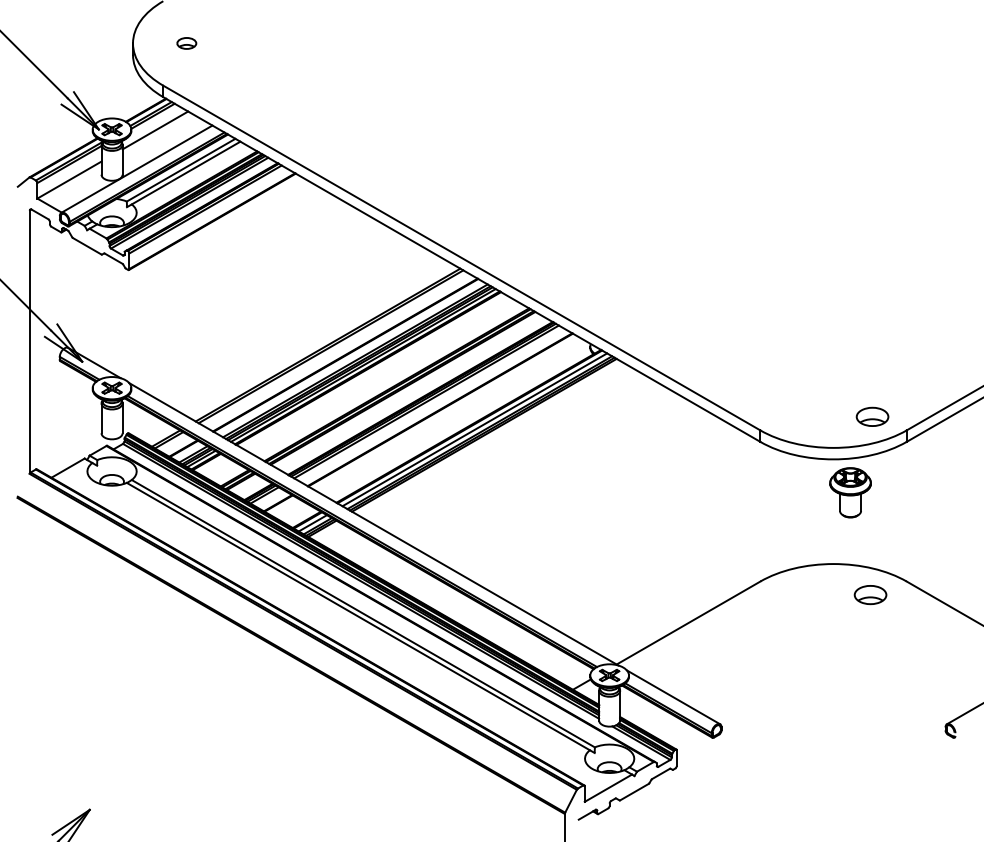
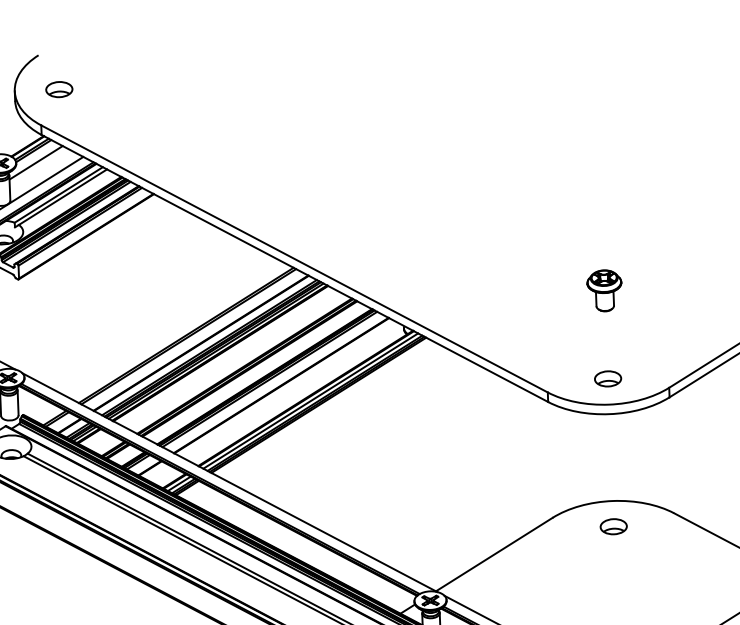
part: (186, 43) -> (59, 89), size x1.67
part: (872, 416) -> (608, 378), moved
part: (850, 492) -> (604, 290), moved
part: (870, 595) -> (613, 527), moved

